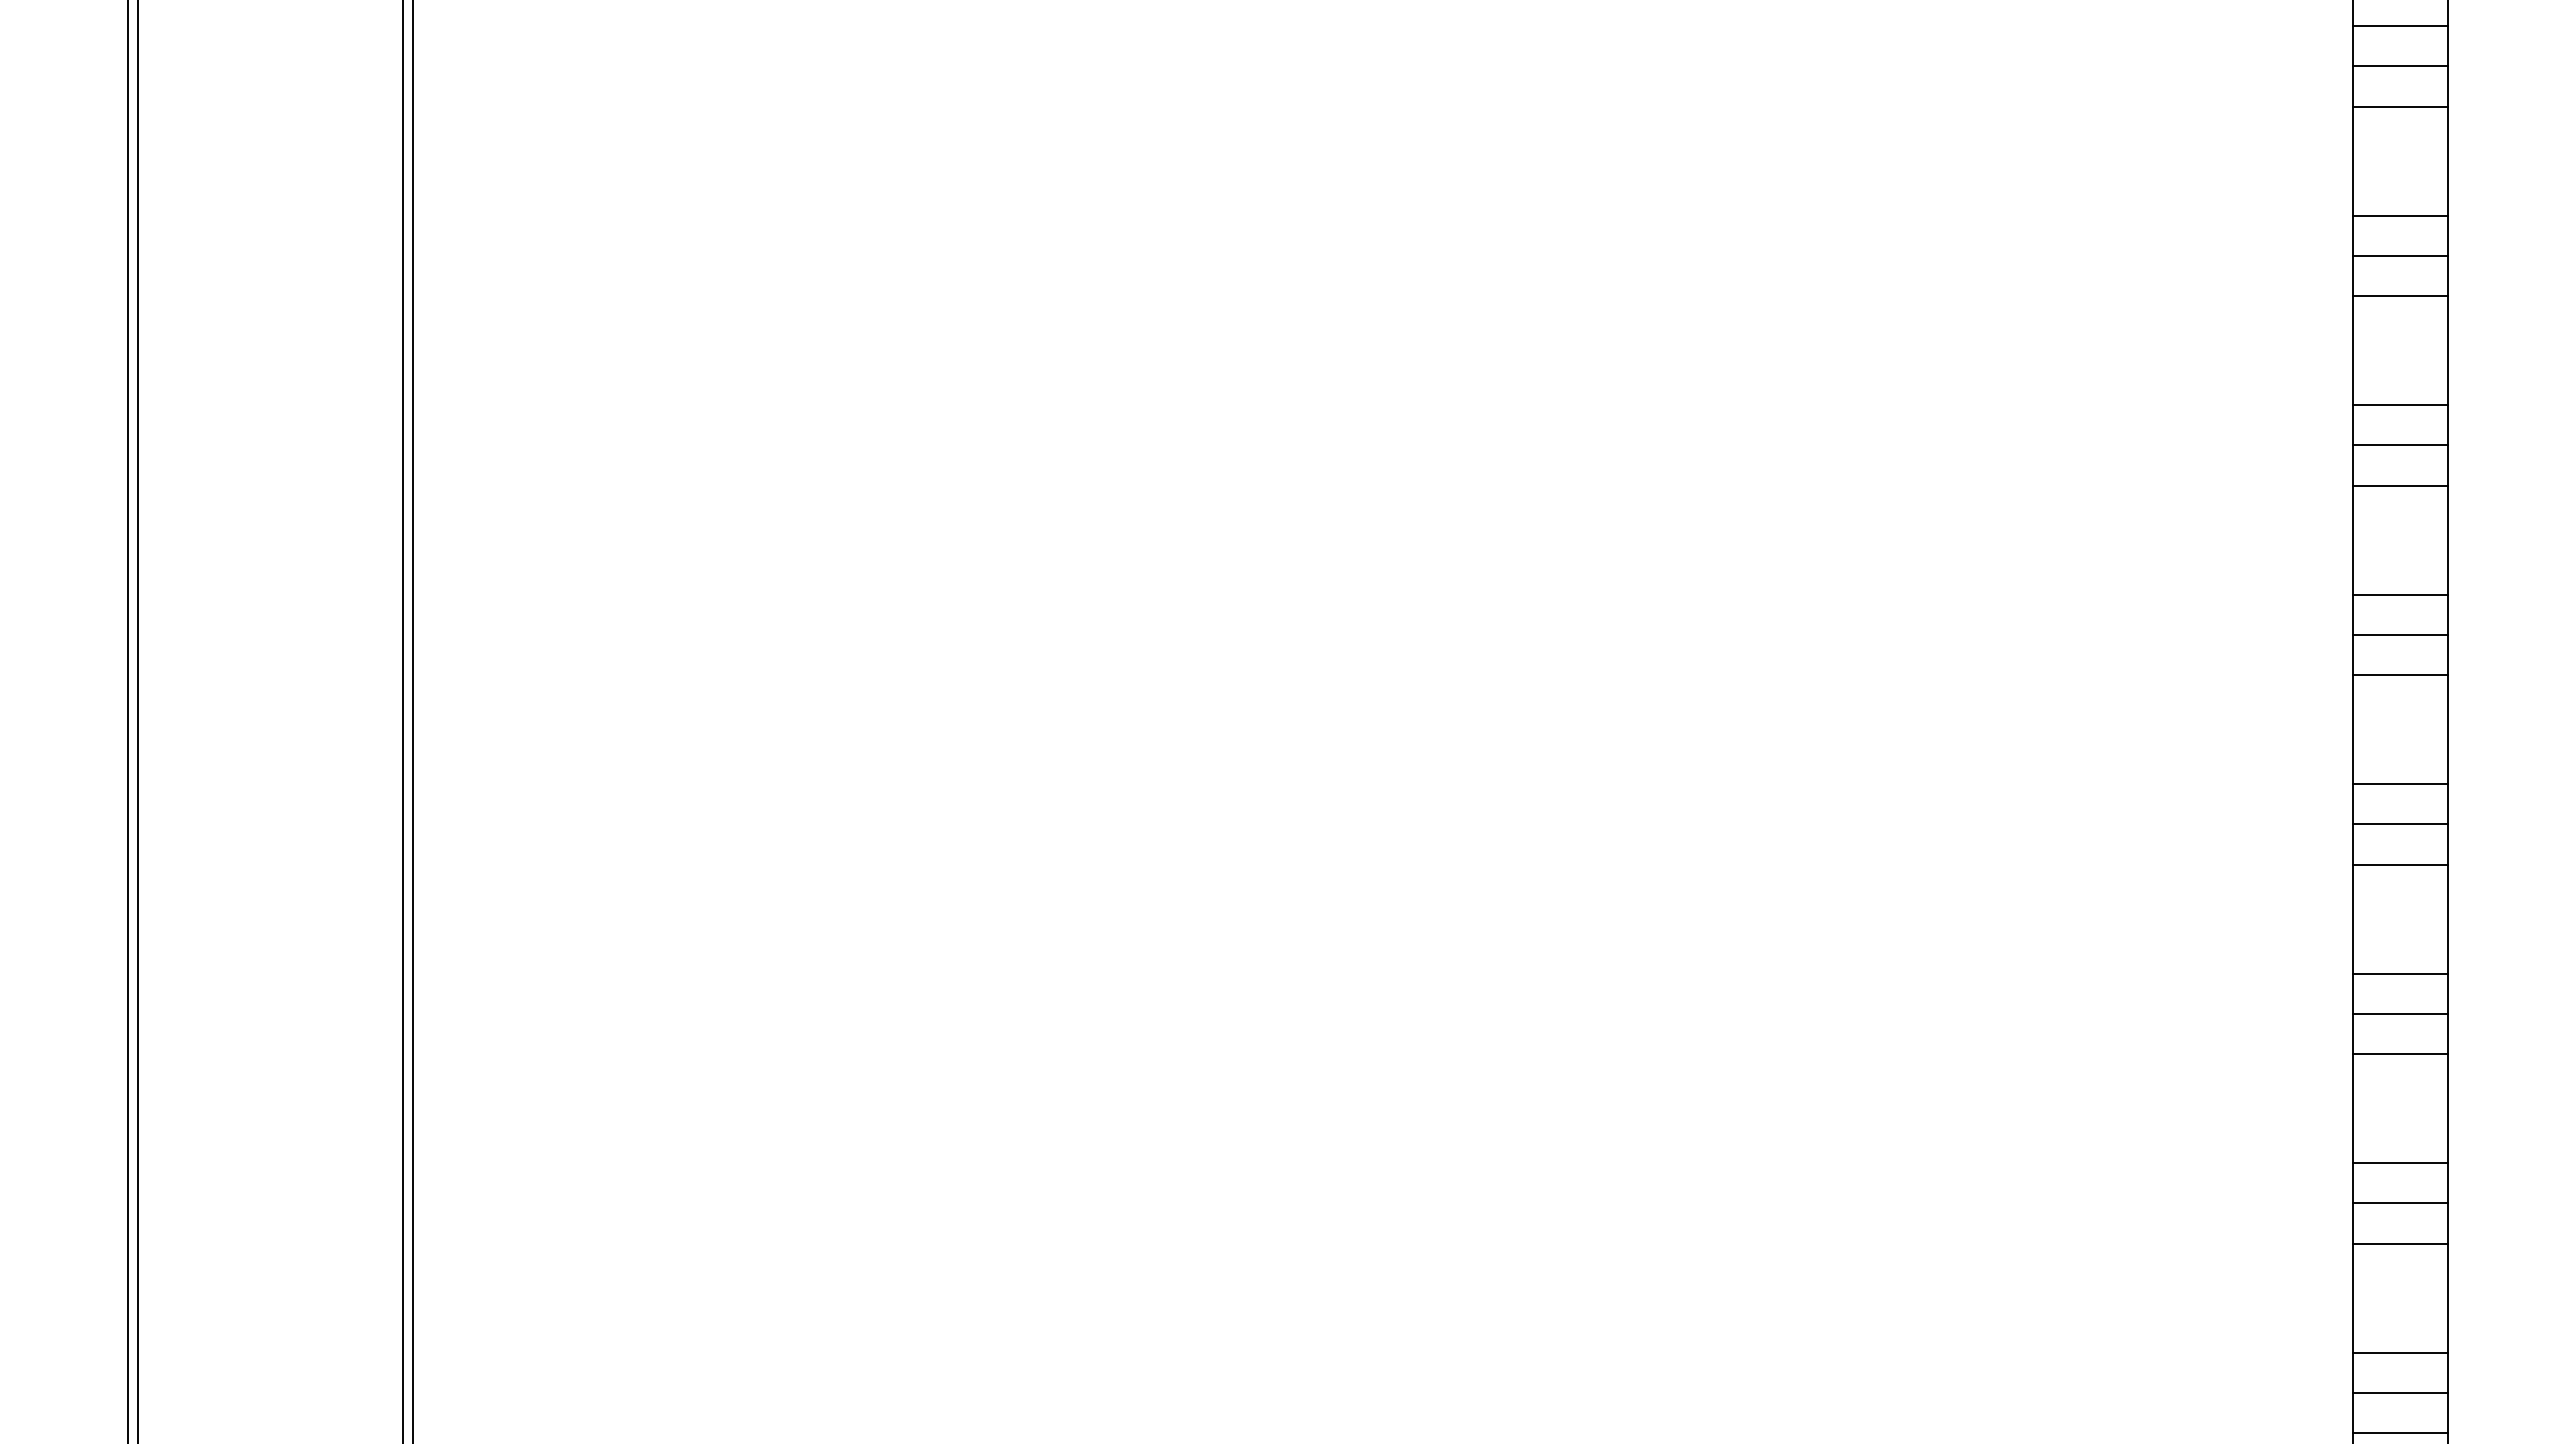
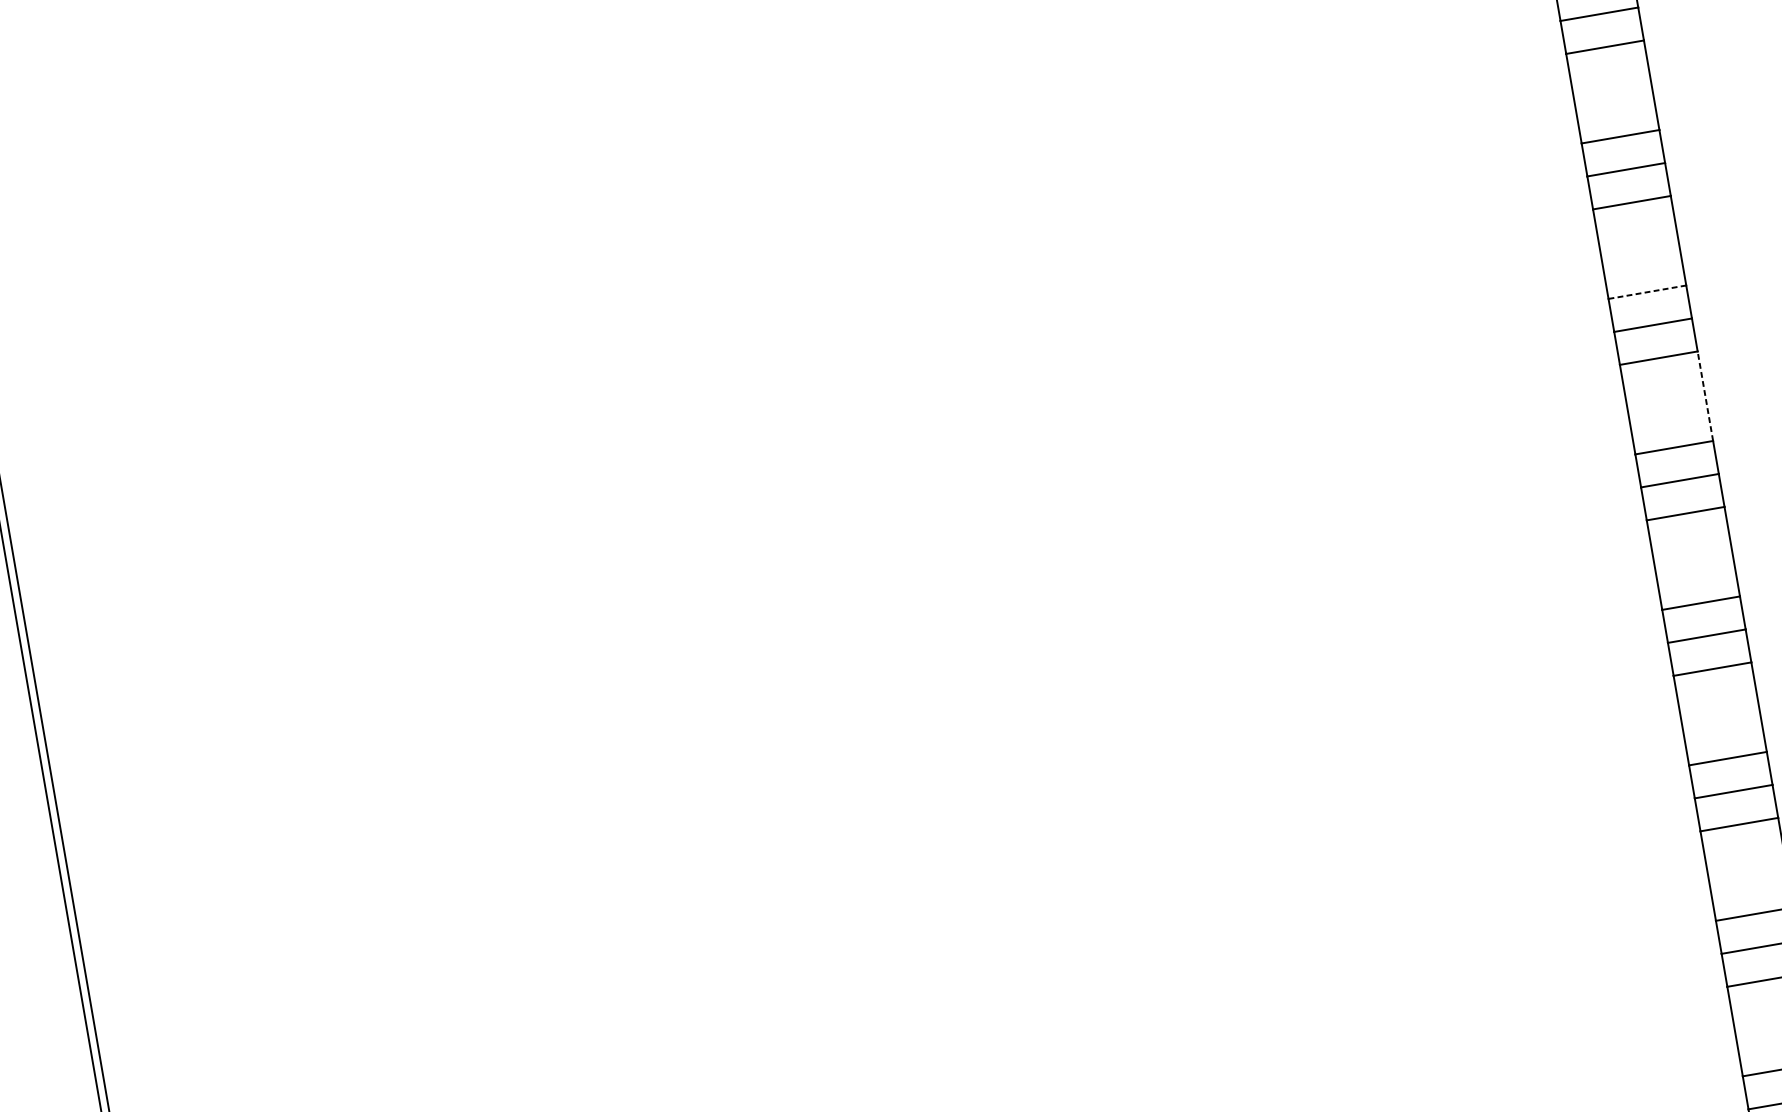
line: (2400, 594) -> (1647, 292), solid -> dashed
line: (2447, 729) -> (1705, 396), solid -> dashed

